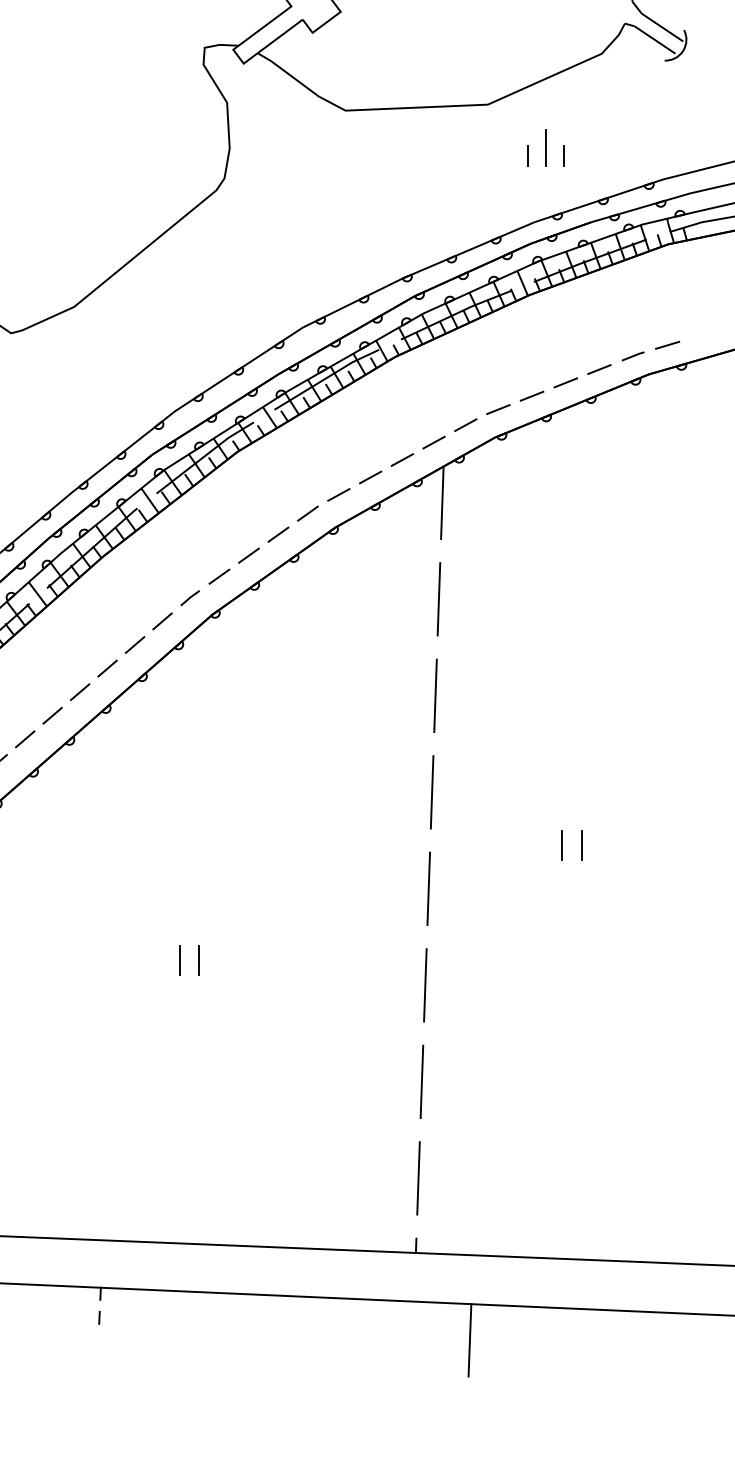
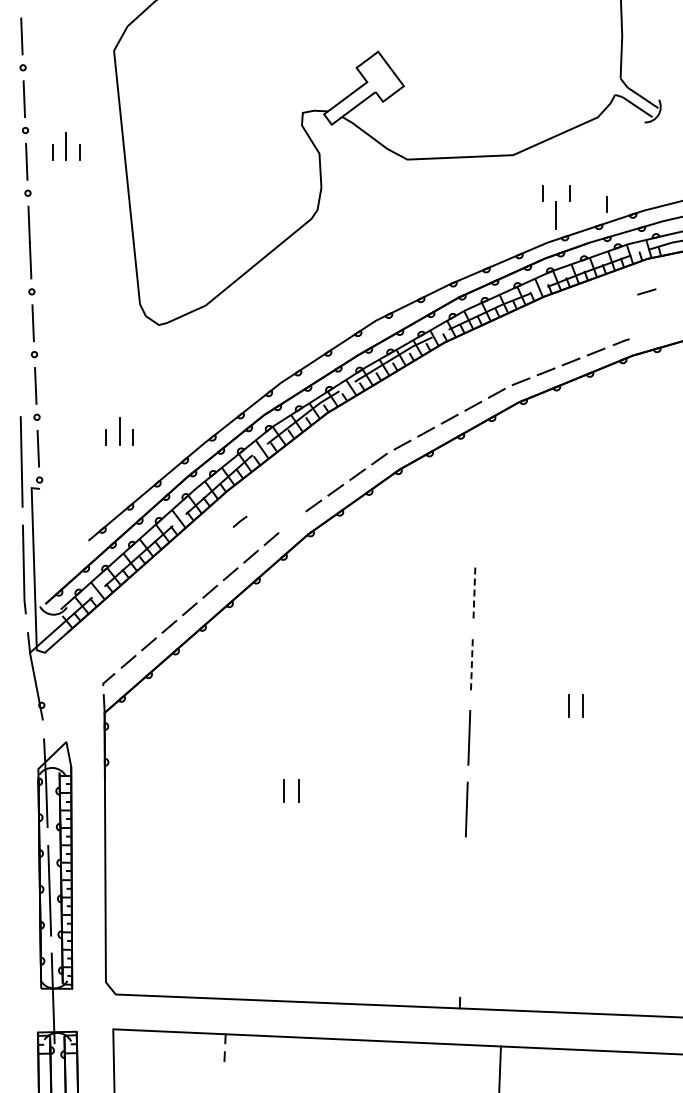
line: (544, 148) -> (555, 215), moved
line: (613, 171) -> (606, 204), added
line: (667, 344) -> (646, 291), moved
line: (442, 502) -> (479, 450), removed
line: (189, 597) -> (239, 521), moved
line: (438, 599) -> (476, 522), removed
line: (435, 695) -> (474, 594), solid -> dashed
line: (431, 792) -> (471, 666), solid -> dashed
line: (422, 1082) -> (464, 881), removed
line: (418, 1177) -> (461, 952), removed

